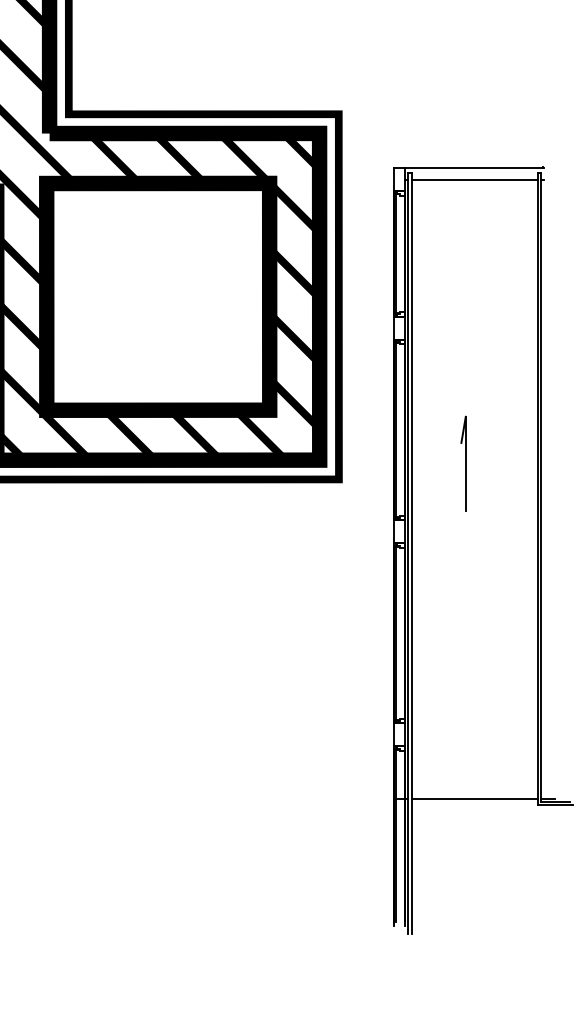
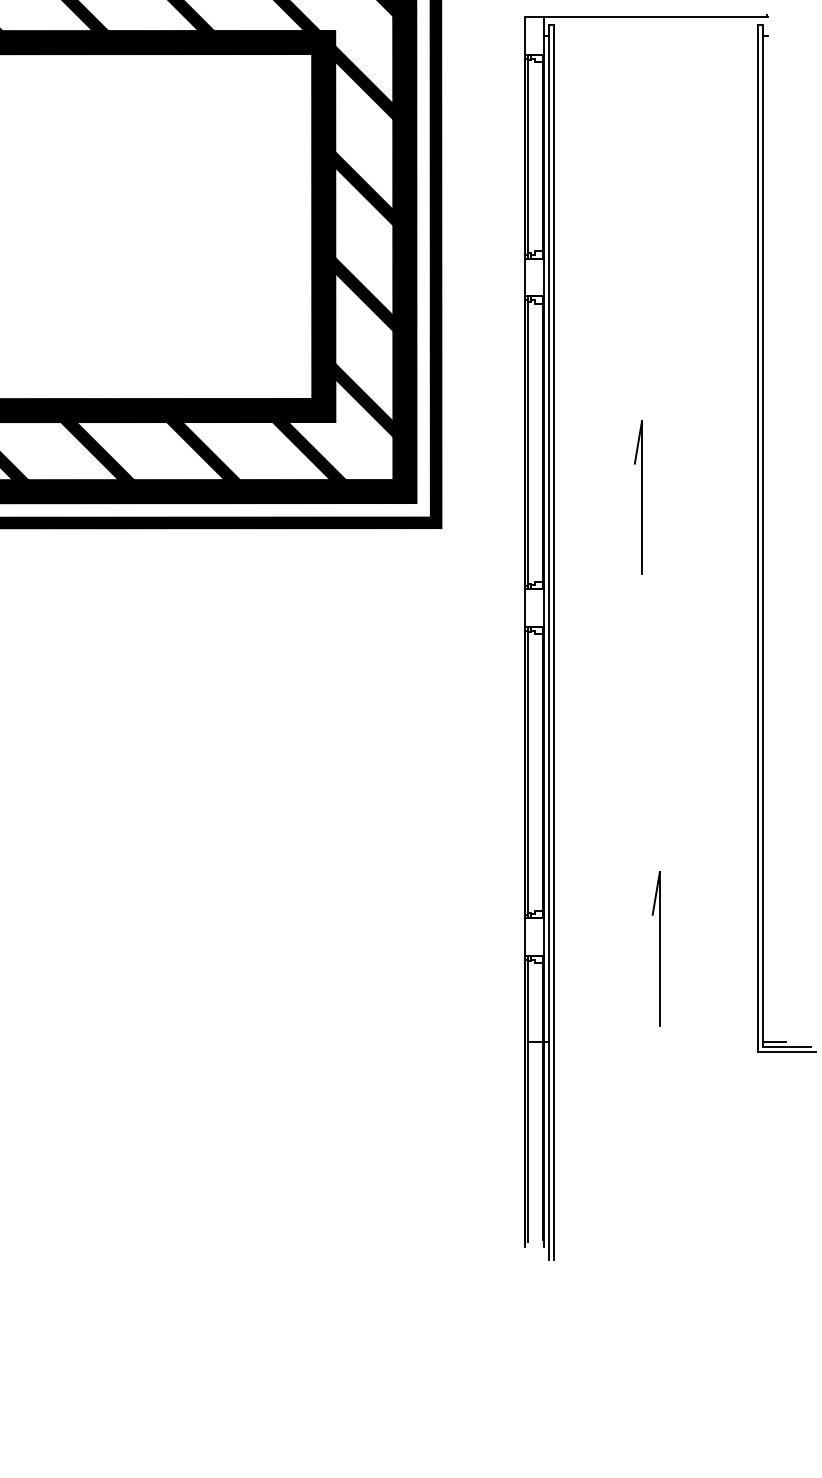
line: (474, 179) -> (656, 36), removed
part: (474, 741) -> (656, 948), added
line: (474, 799) -> (656, 1042), removed

